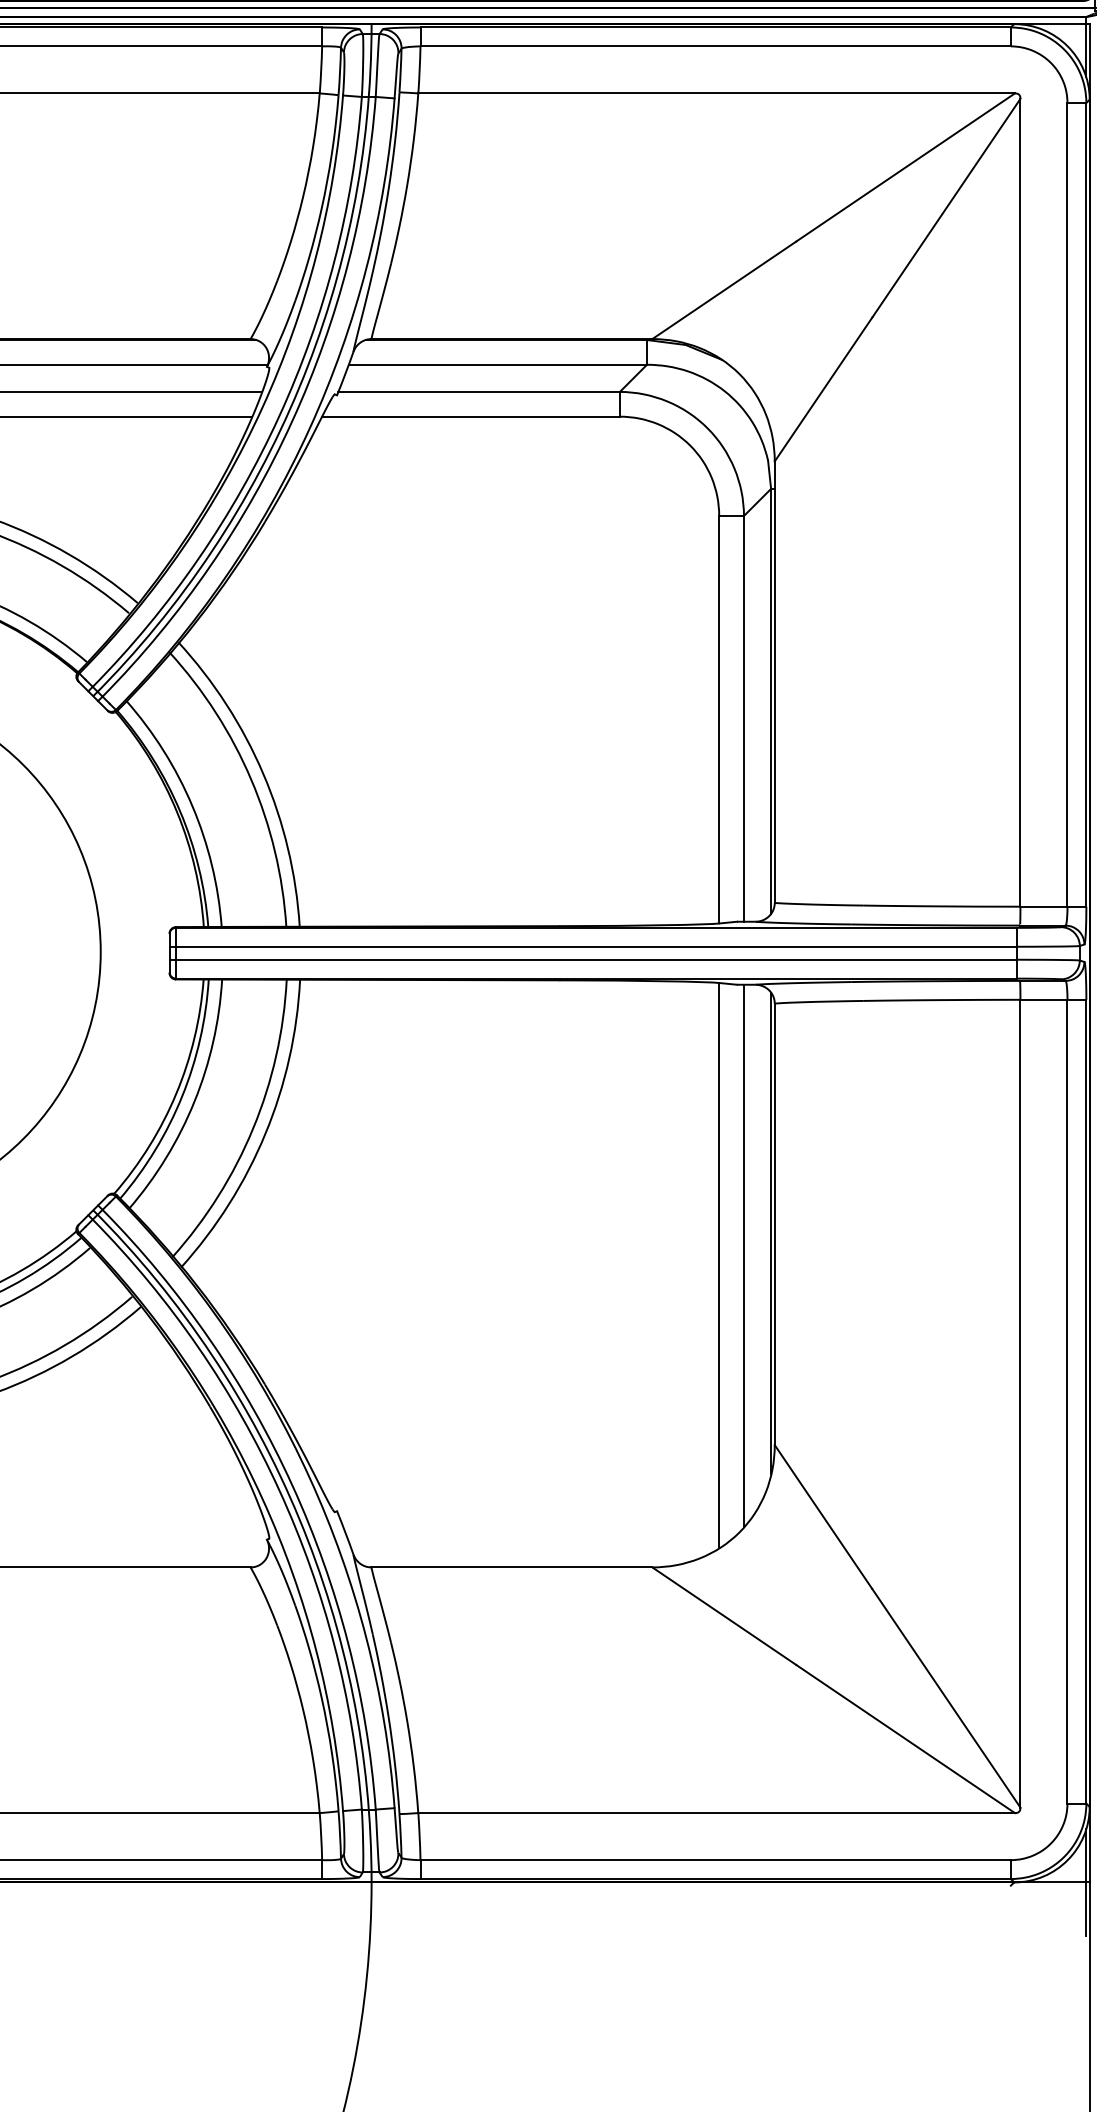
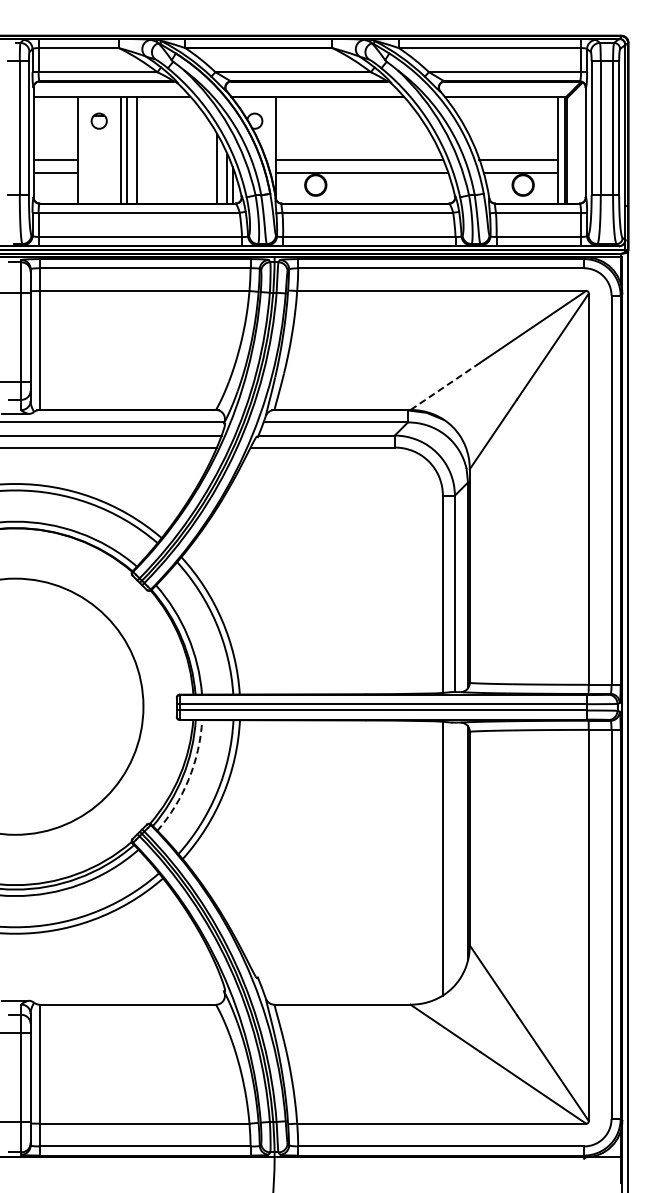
line: (722, 290) -> (444, 386), solid -> dashed
arc: (193, 1102) -> (188, 779), solid -> dashed
line: (743, 1255) -> (454, 853), removed

